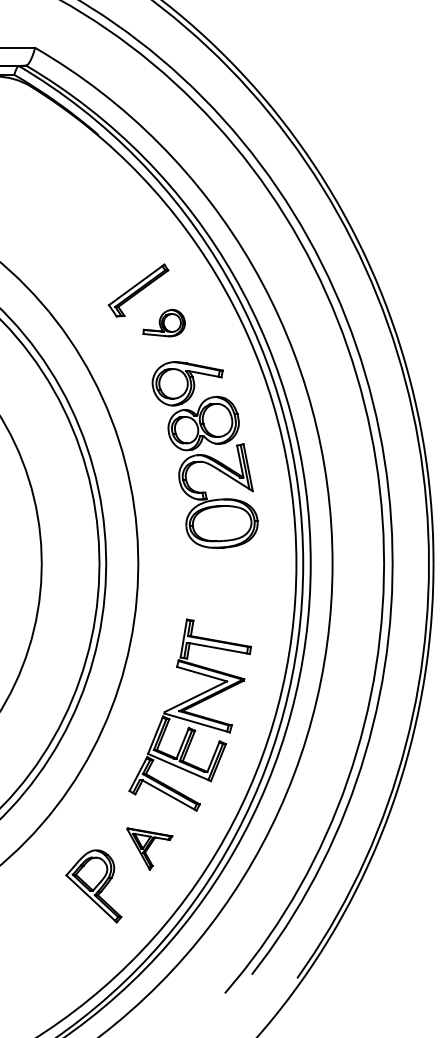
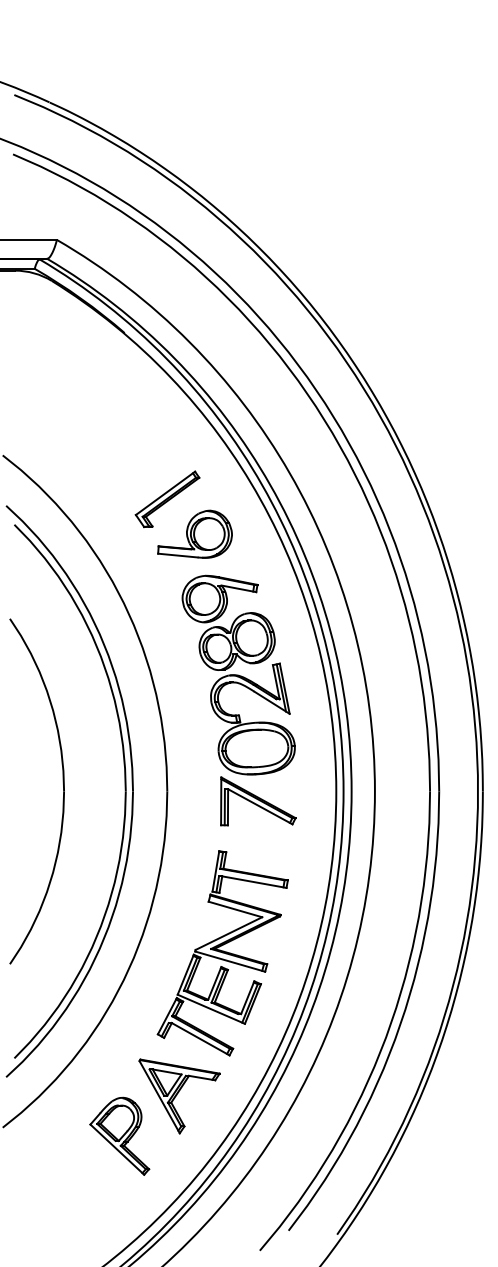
part: (163, 322) -> (194, 533), size x1.67
part: (223, 573) -> (258, 801), added
part: (149, 849) -> (179, 1096), size x1.67

